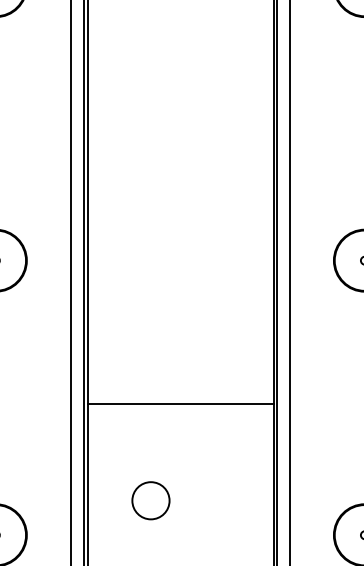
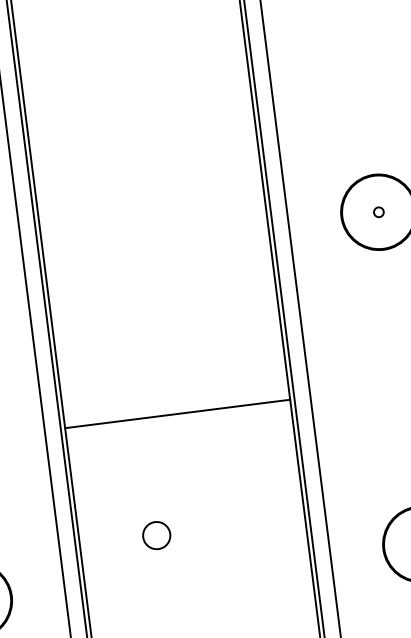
circle: (150, 500) -> (156, 535), size x0.6

